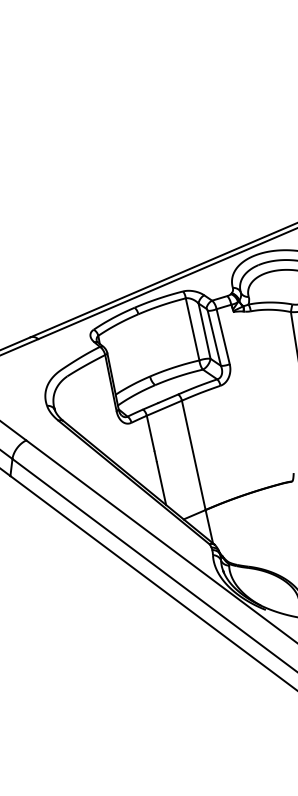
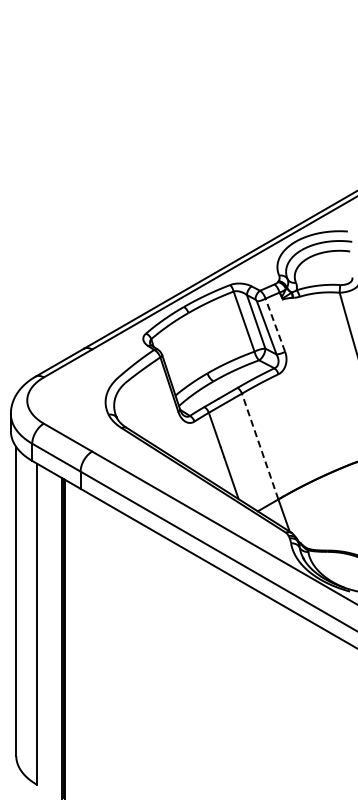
line: (223, 335) -> (275, 324), solid -> dashed
line: (194, 455) -> (260, 446), solid -> dashed

